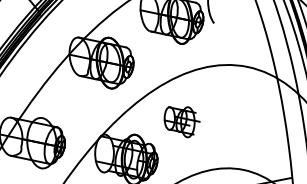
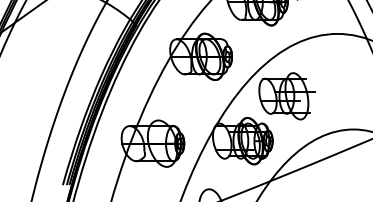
part: (181, 121) -> (286, 96), size x1.67

